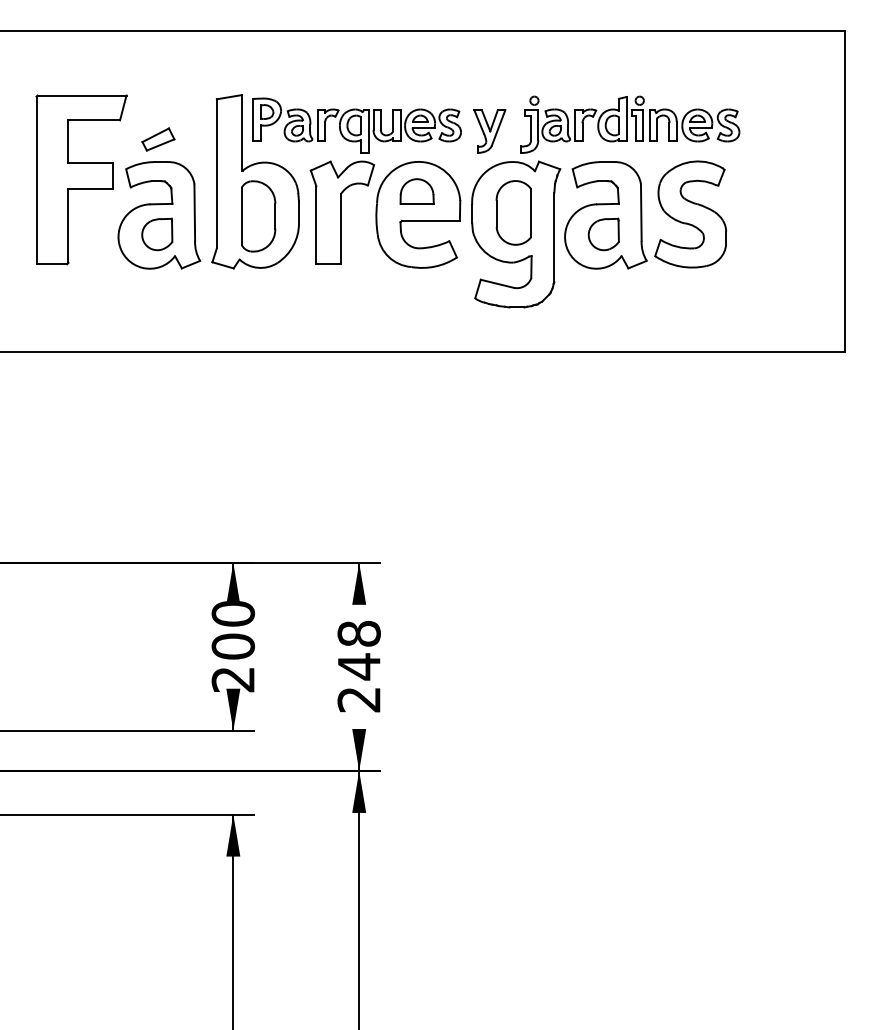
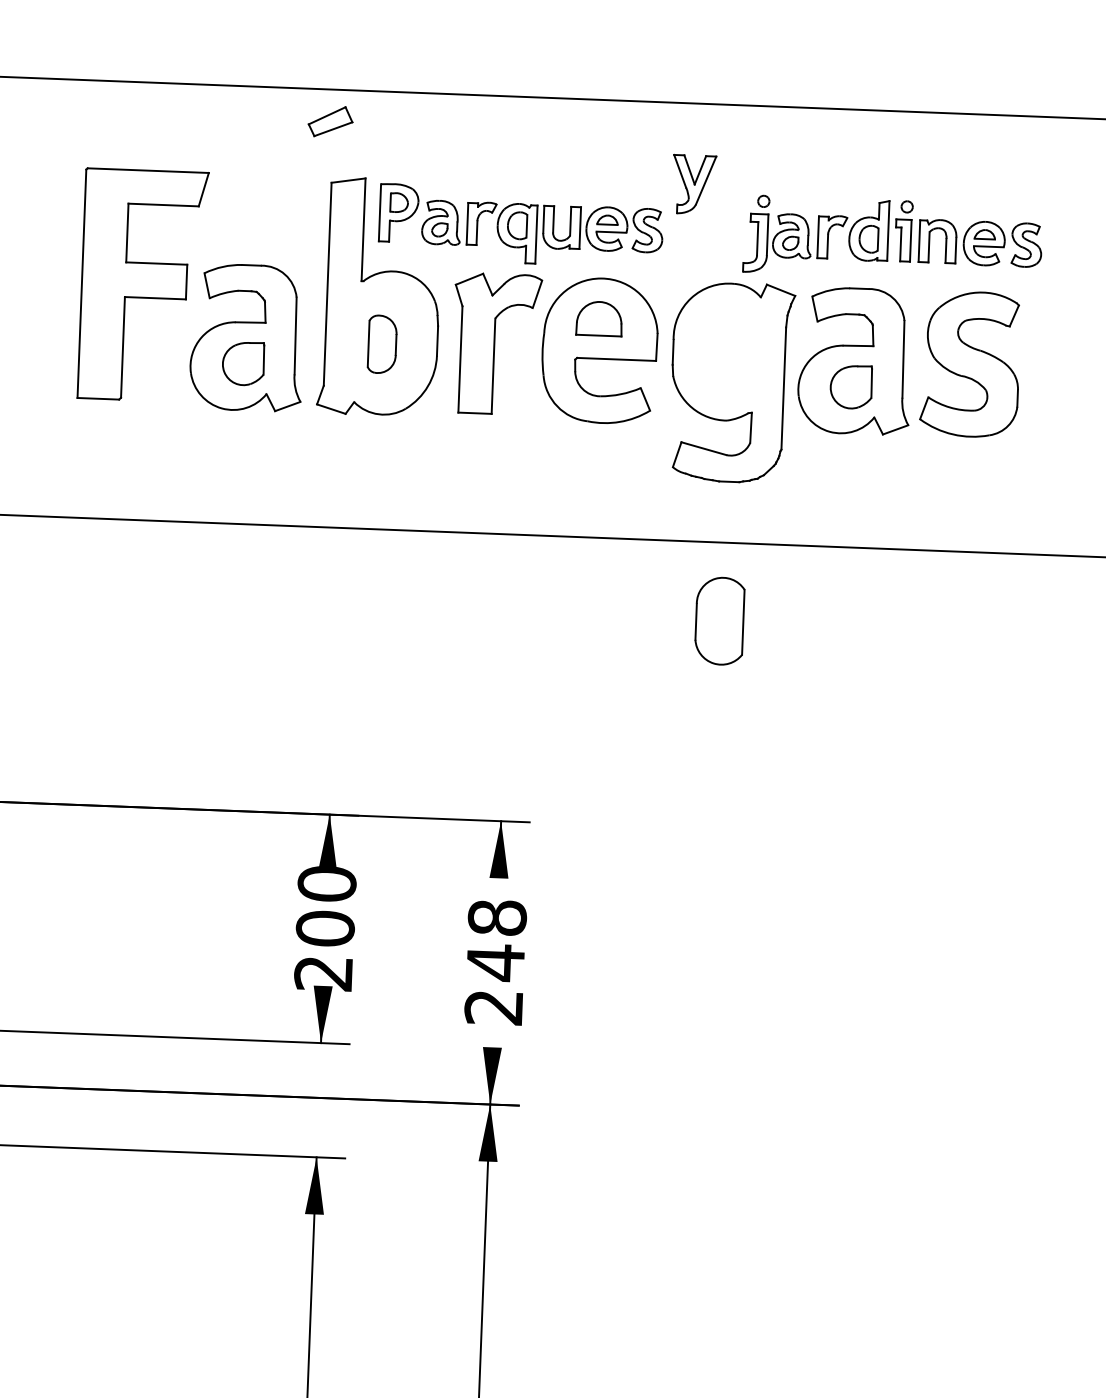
part: (489, 131) -> (693, 184), moved
part: (158, 139) -> (330, 121), moved
part: (513, 212) -> (719, 620), moved
part: (258, 216) -> (382, 344), size x0.6

